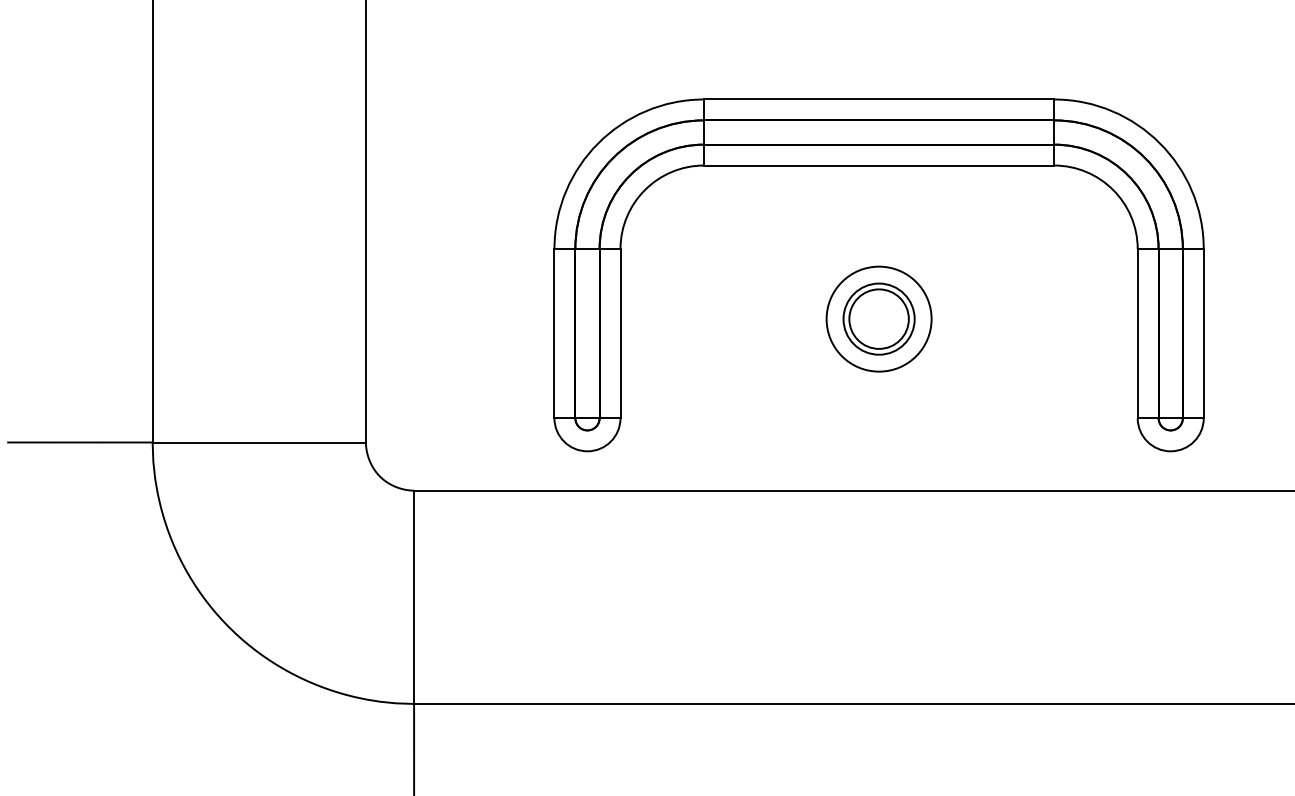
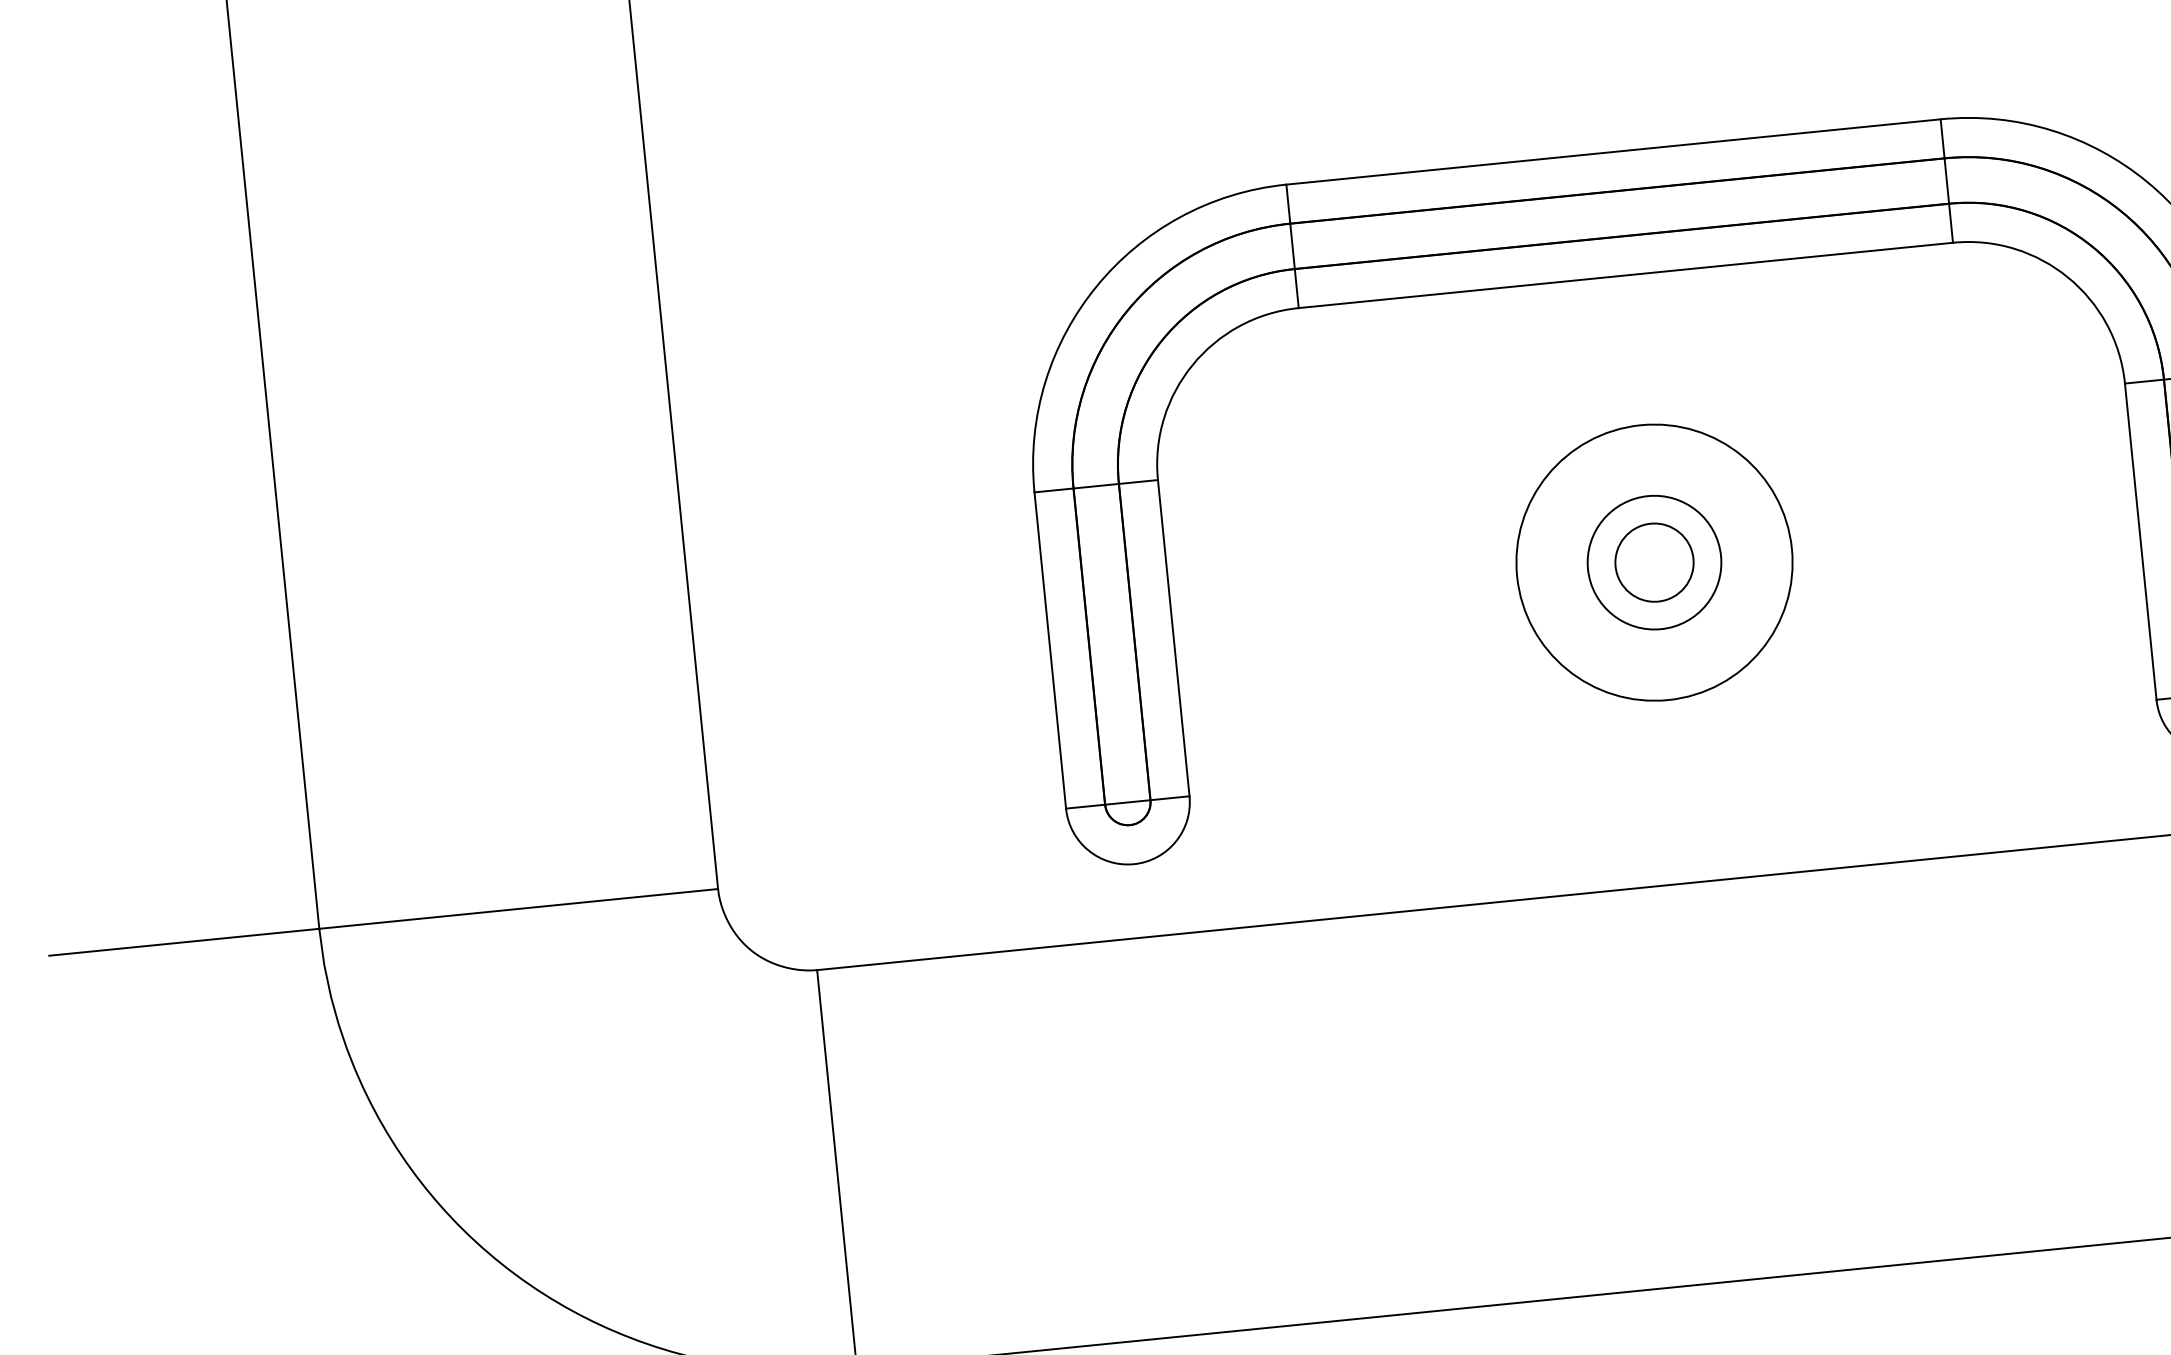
circle: (878, 318) -> (1653, 561), size x0.7
circle: (878, 318) -> (1653, 561), size x1.4

